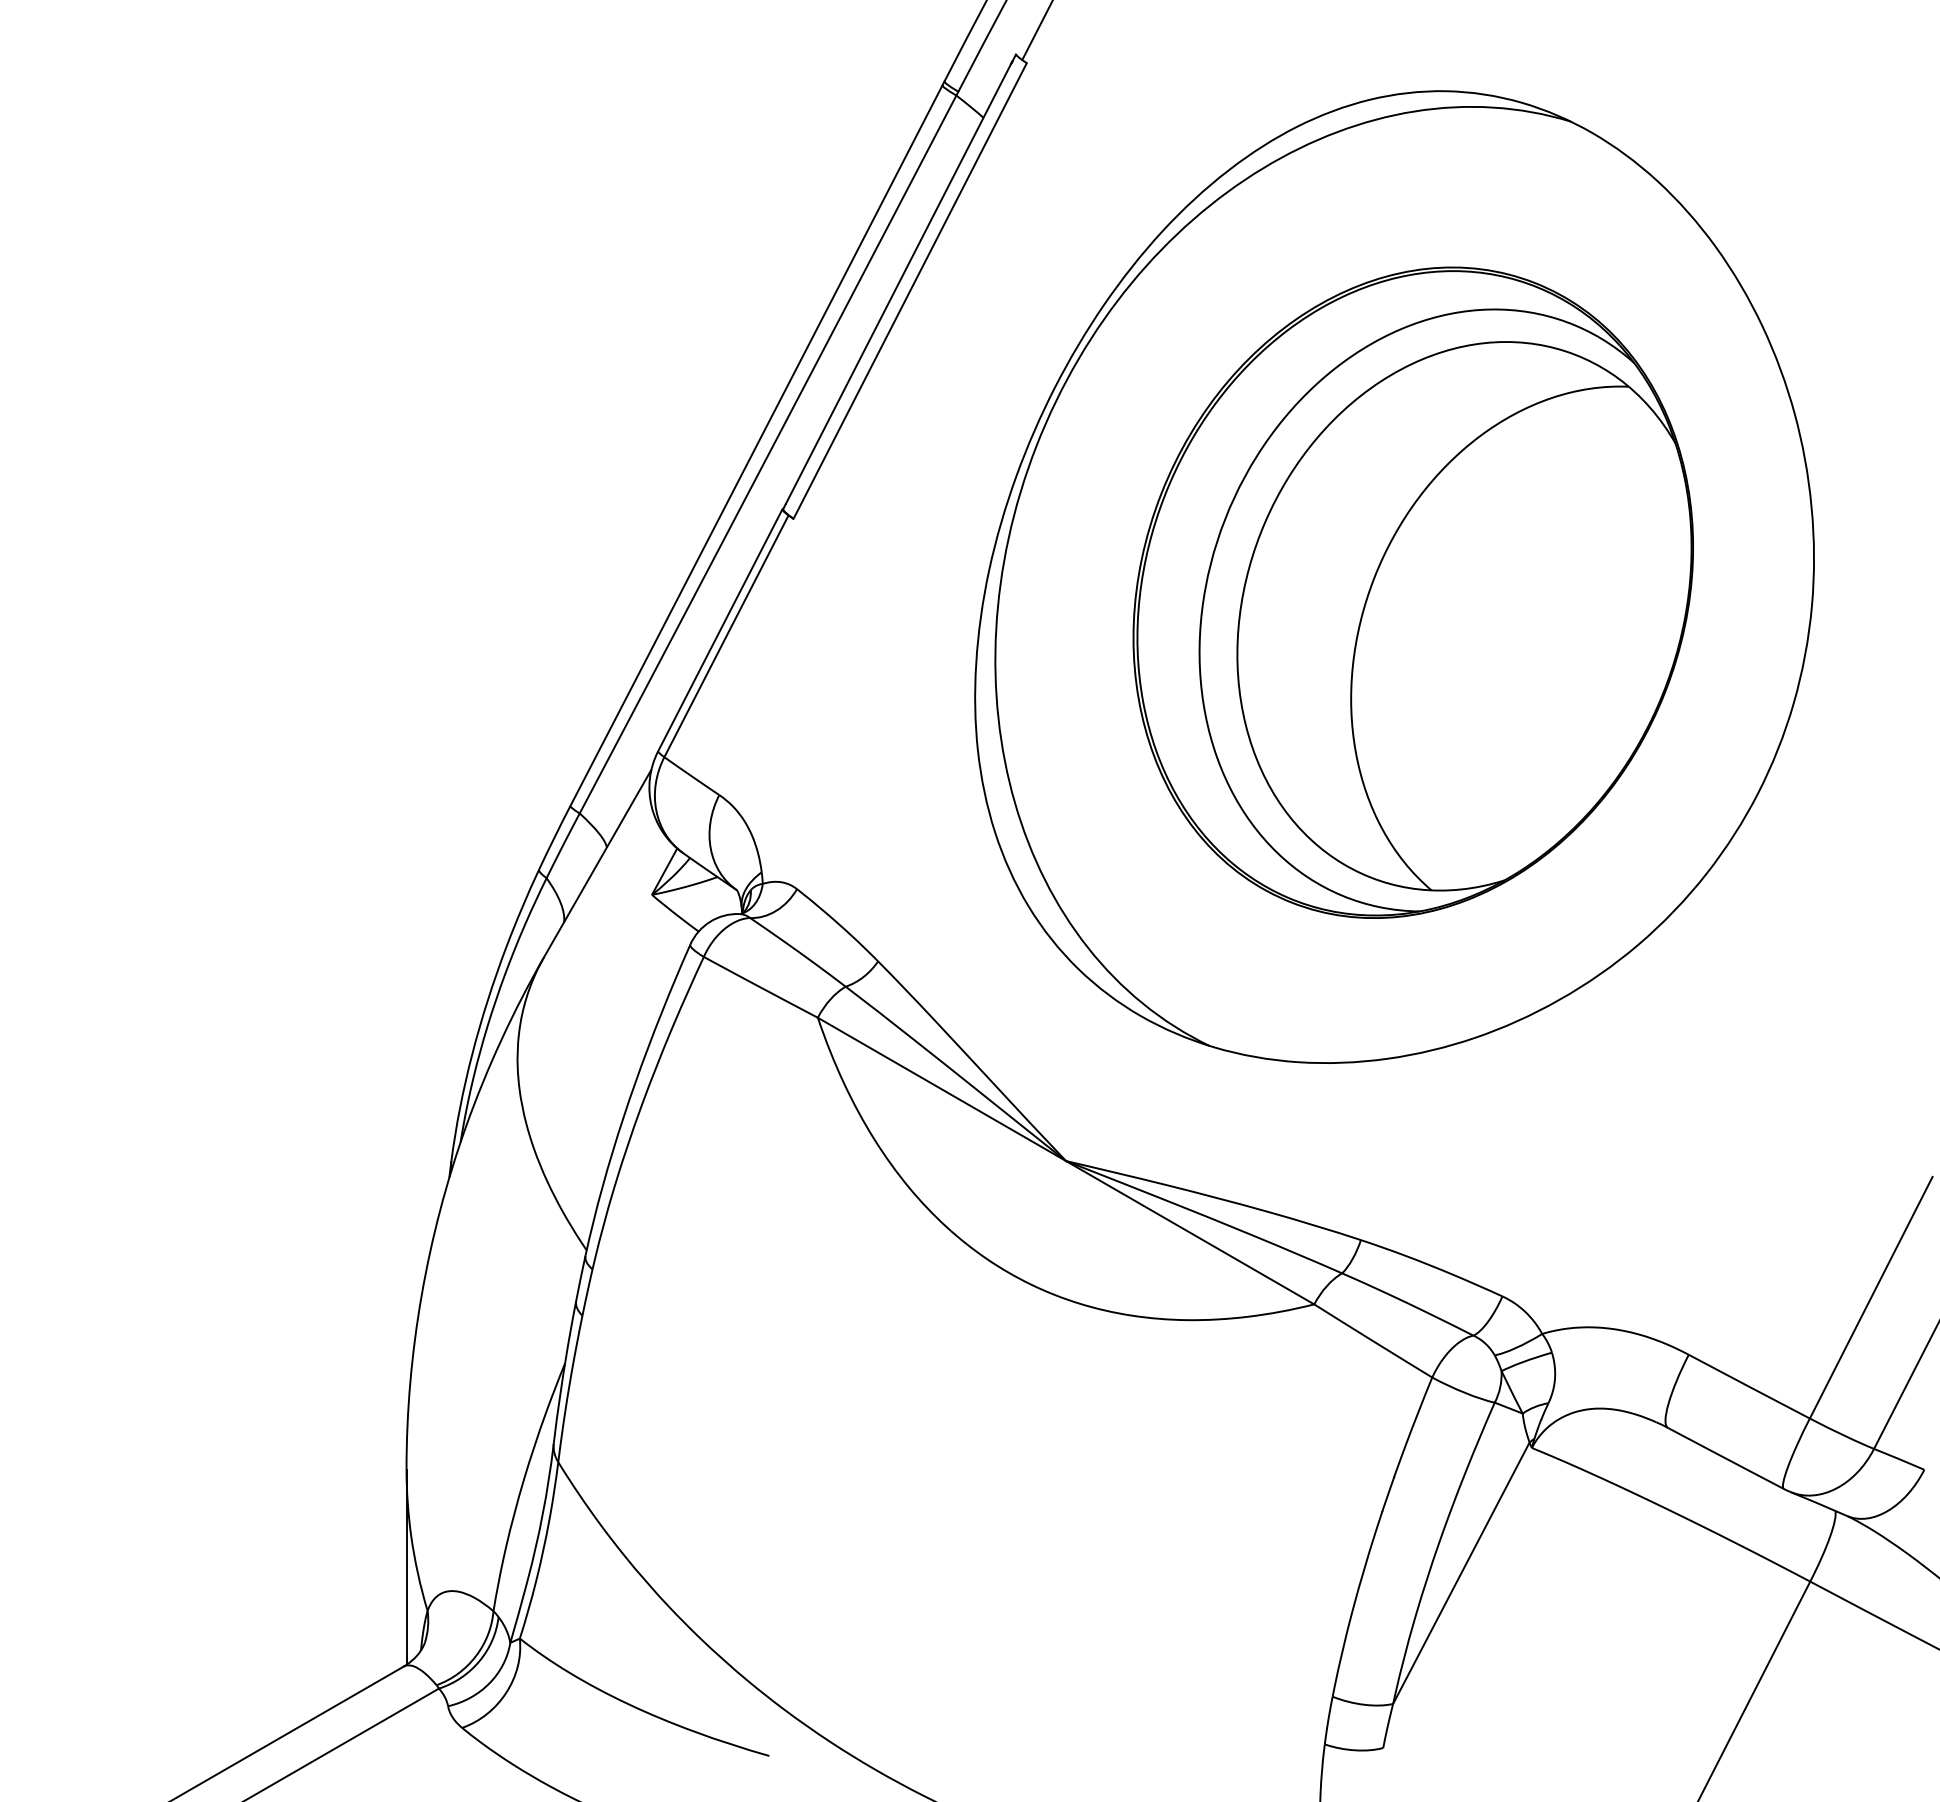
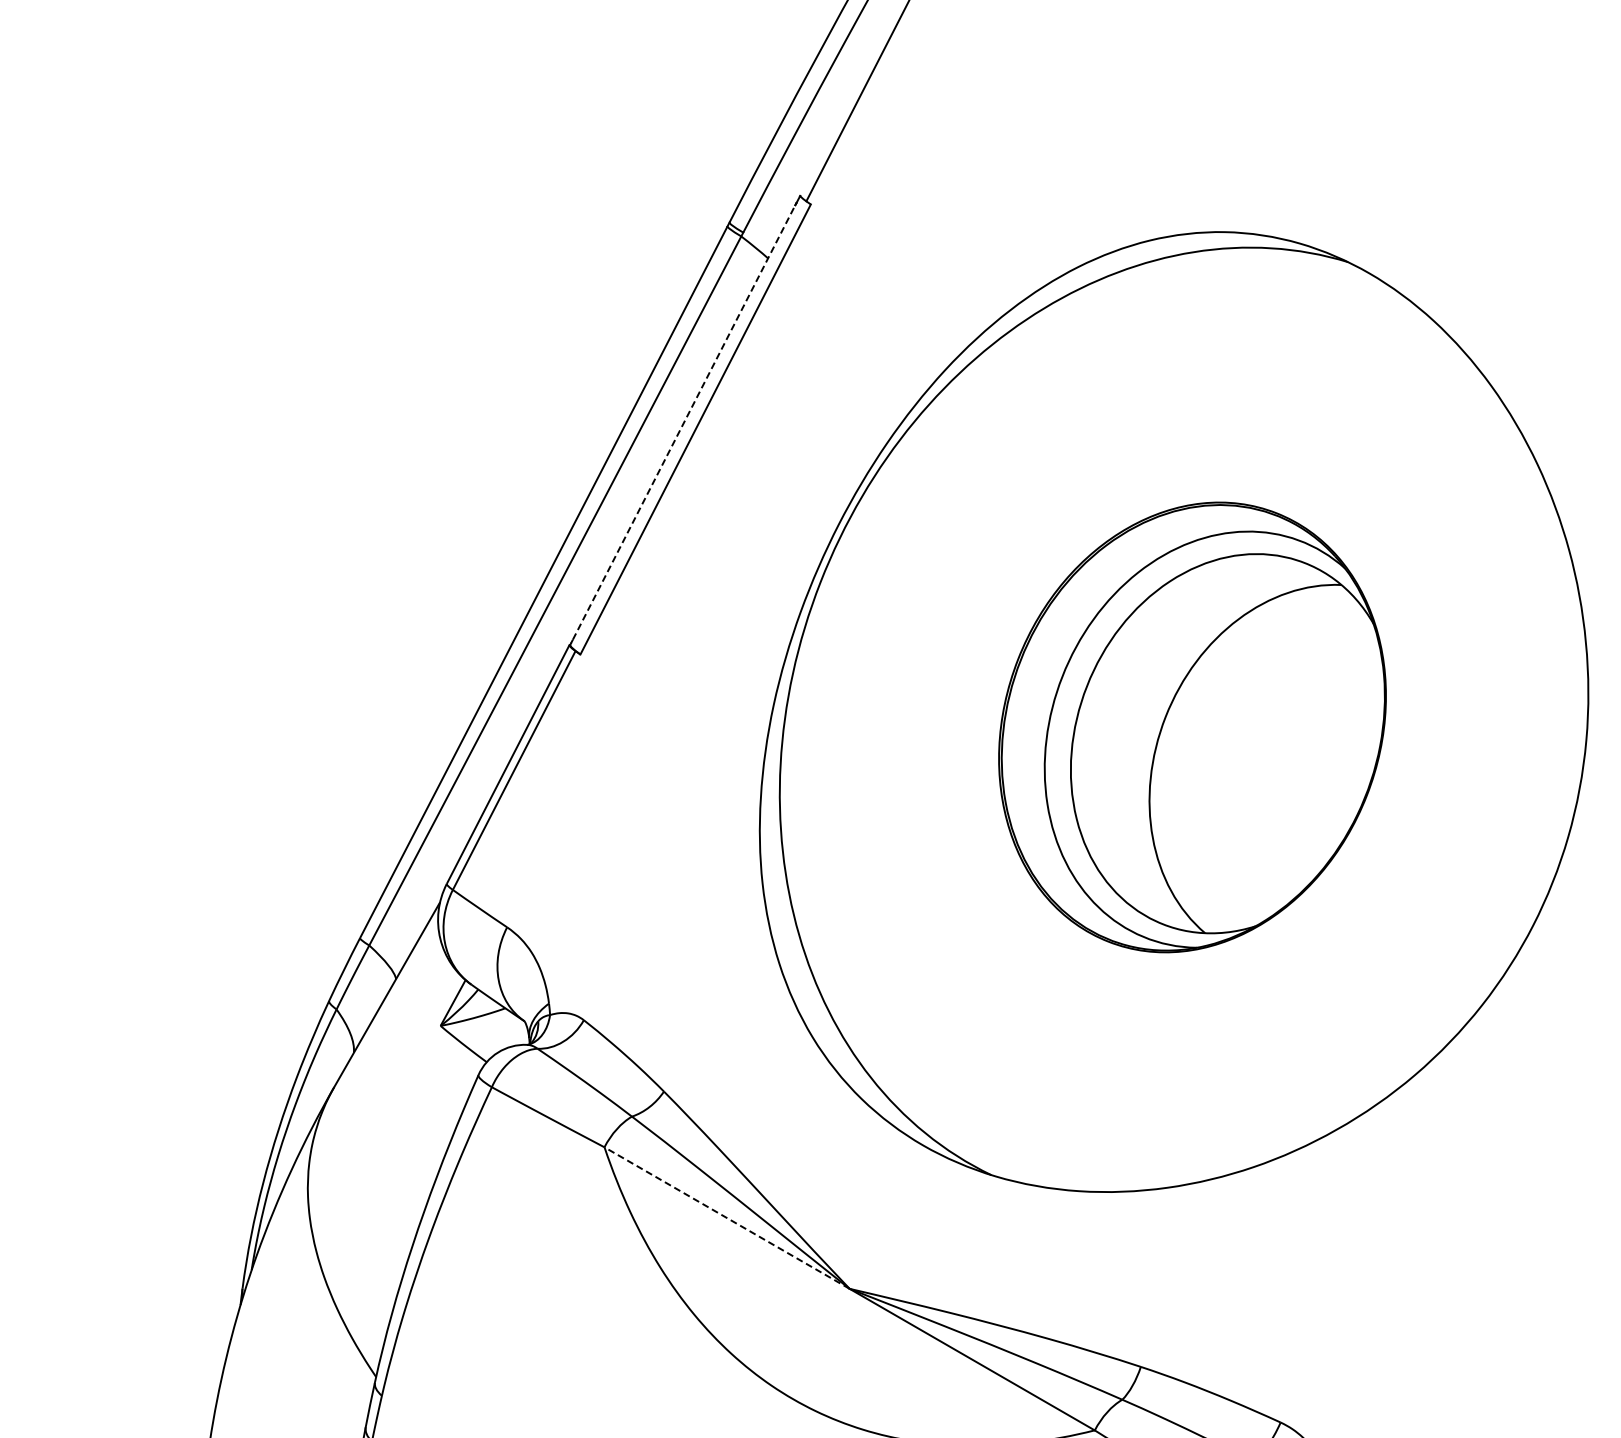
line: (898, 284) -> (684, 423), solid -> dashed
part: (1412, 592) -> (1191, 727), size x0.7
line: (941, 1089) -> (726, 1218), solid -> dashed

